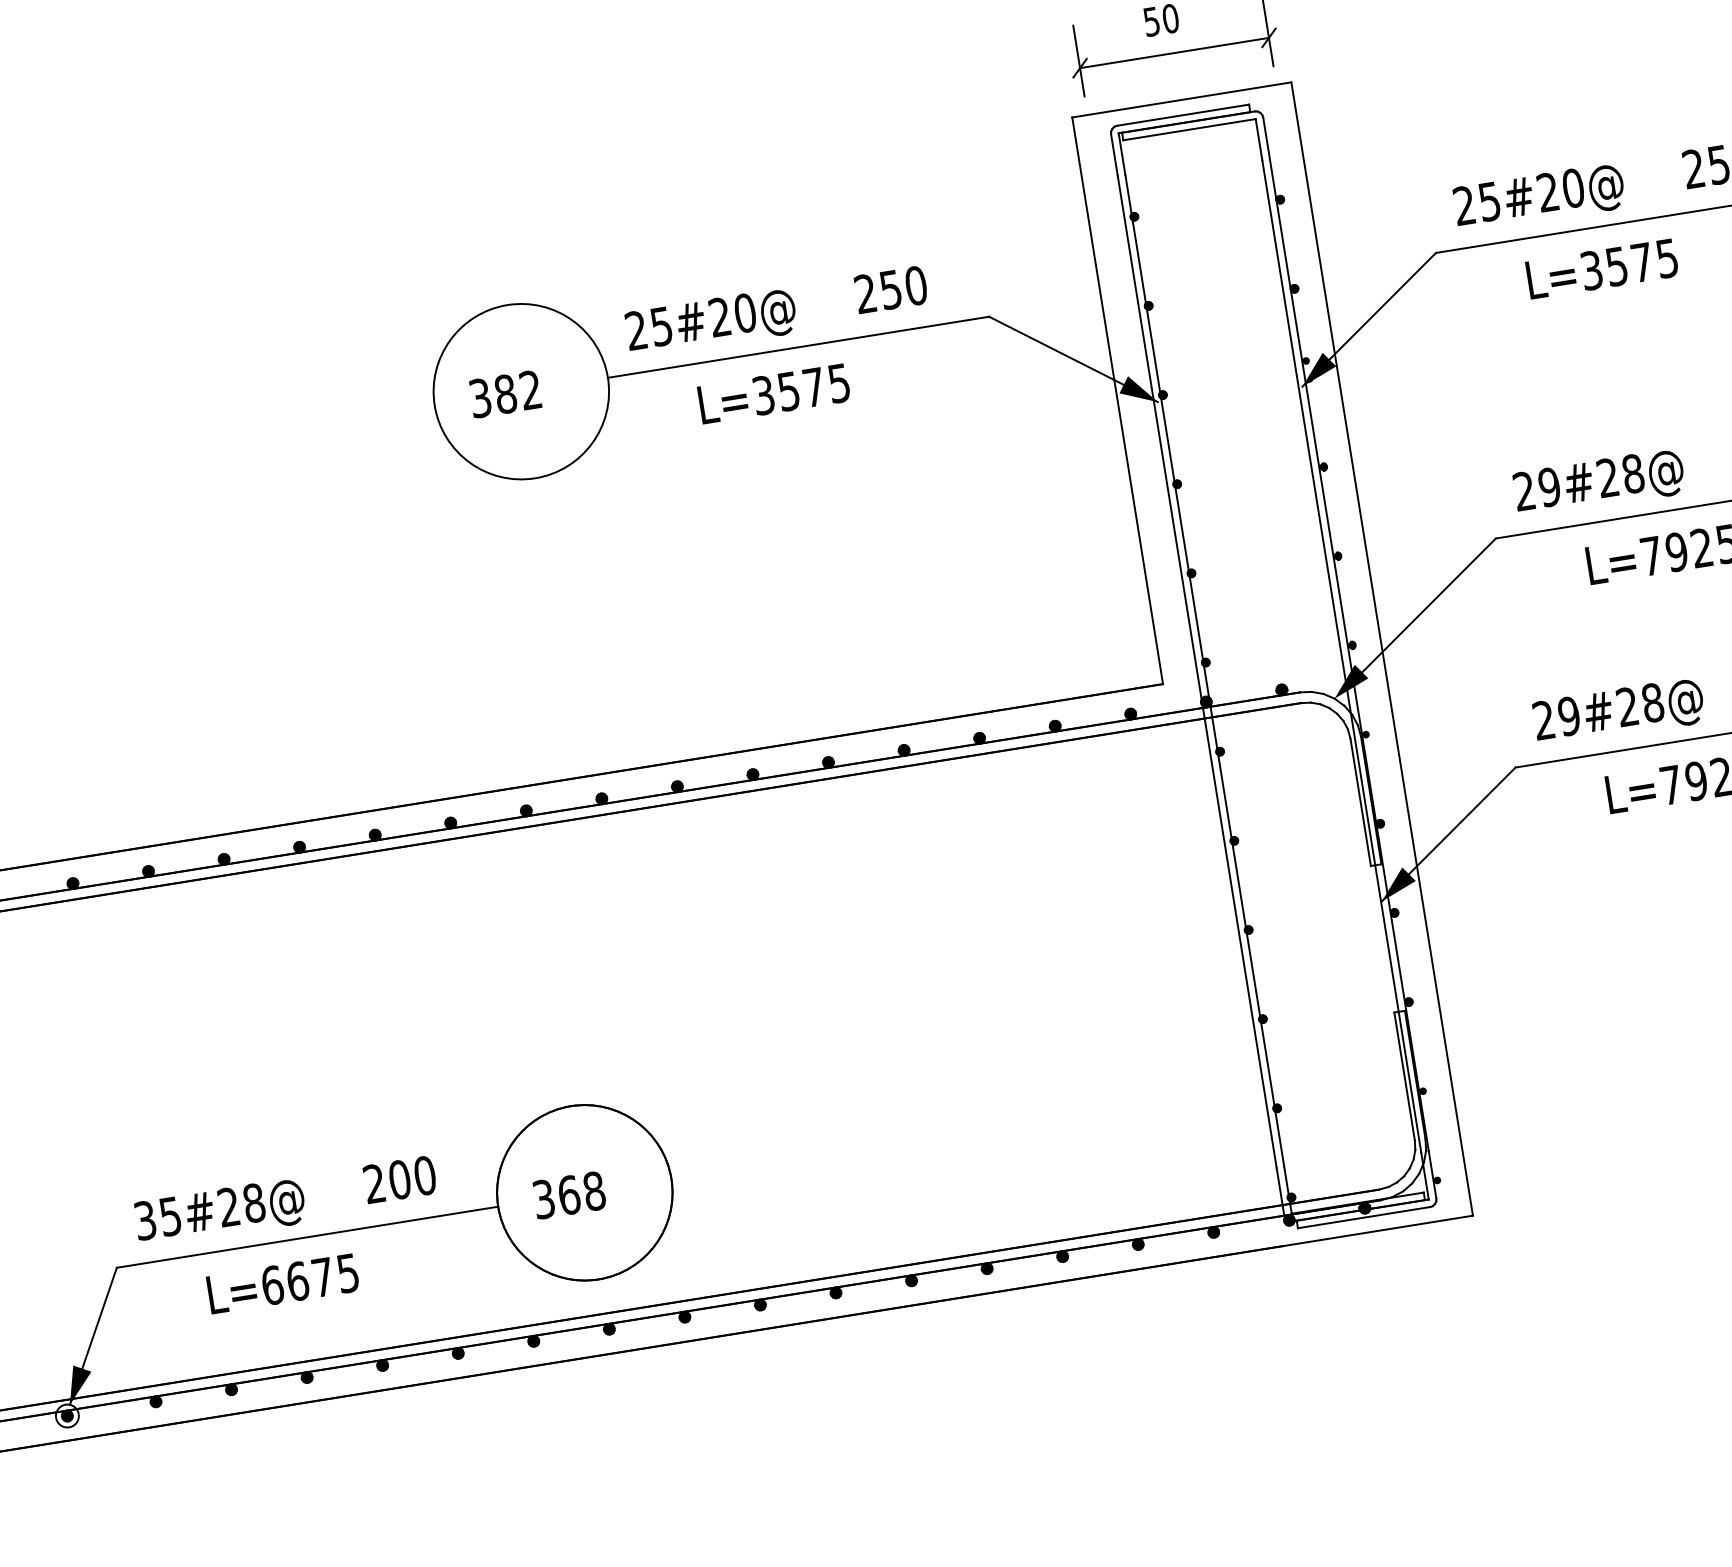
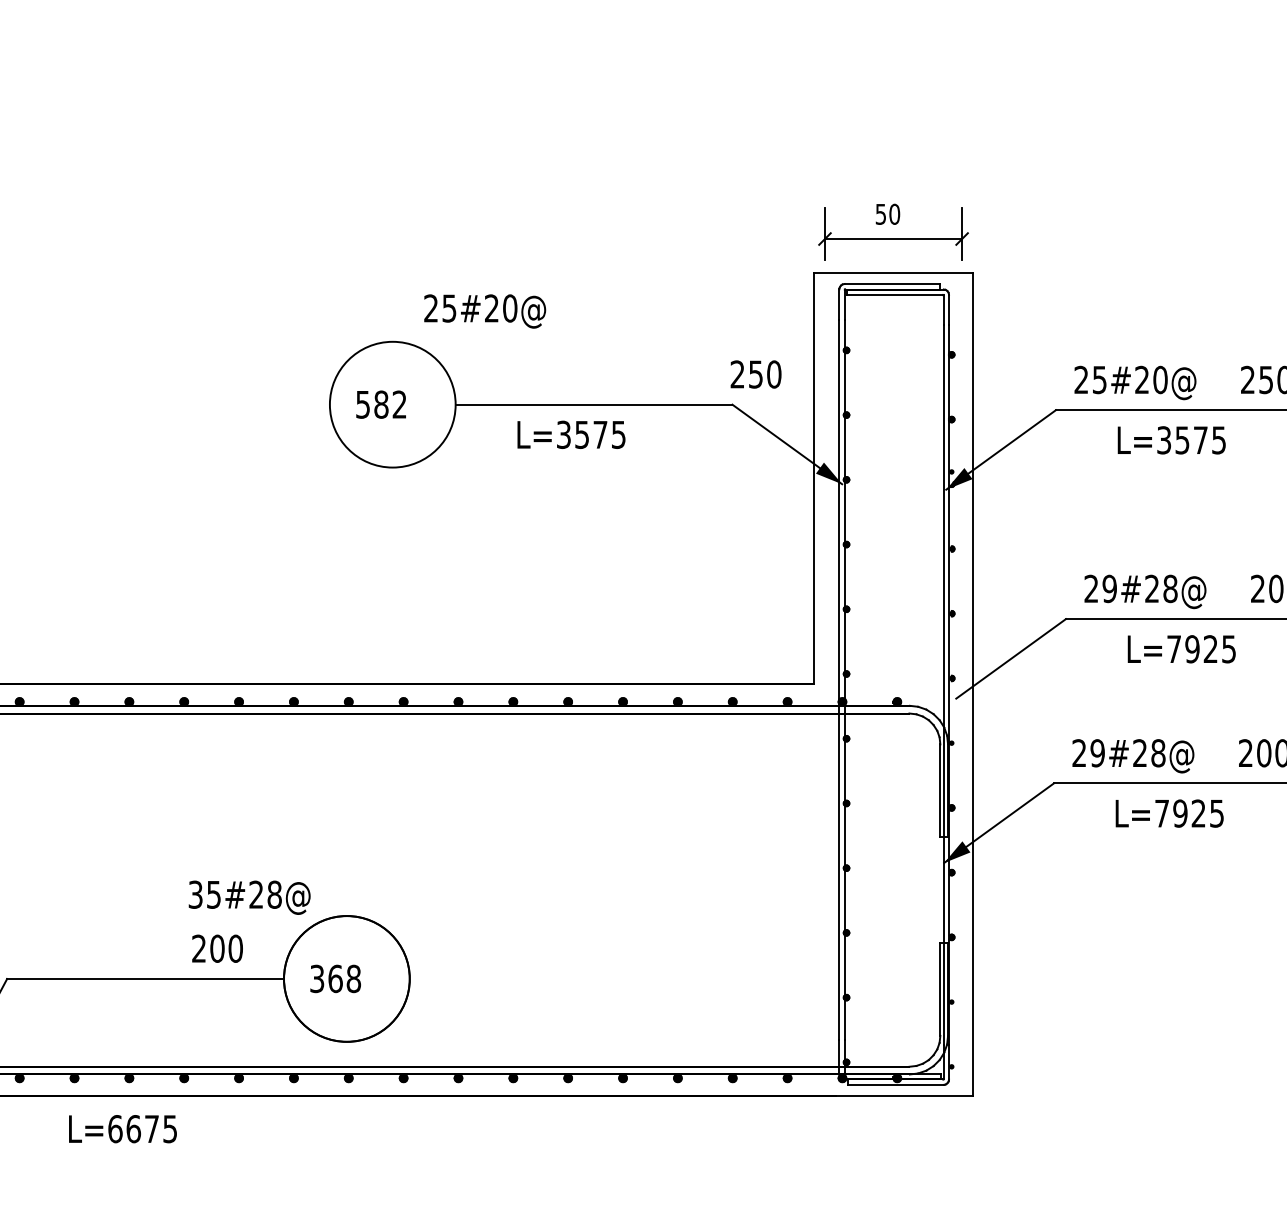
text: (890, 289) -> (755, 374), moved
text: (711, 322) -> (485, 311), moved
text: (479, 398) -> (362, 404), 382 -> 582
fill: (1349, 681) -> (946, 703), removed
text: (220, 1212) -> (249, 897), moved
text: (282, 1284) -> (122, 1129), moved

